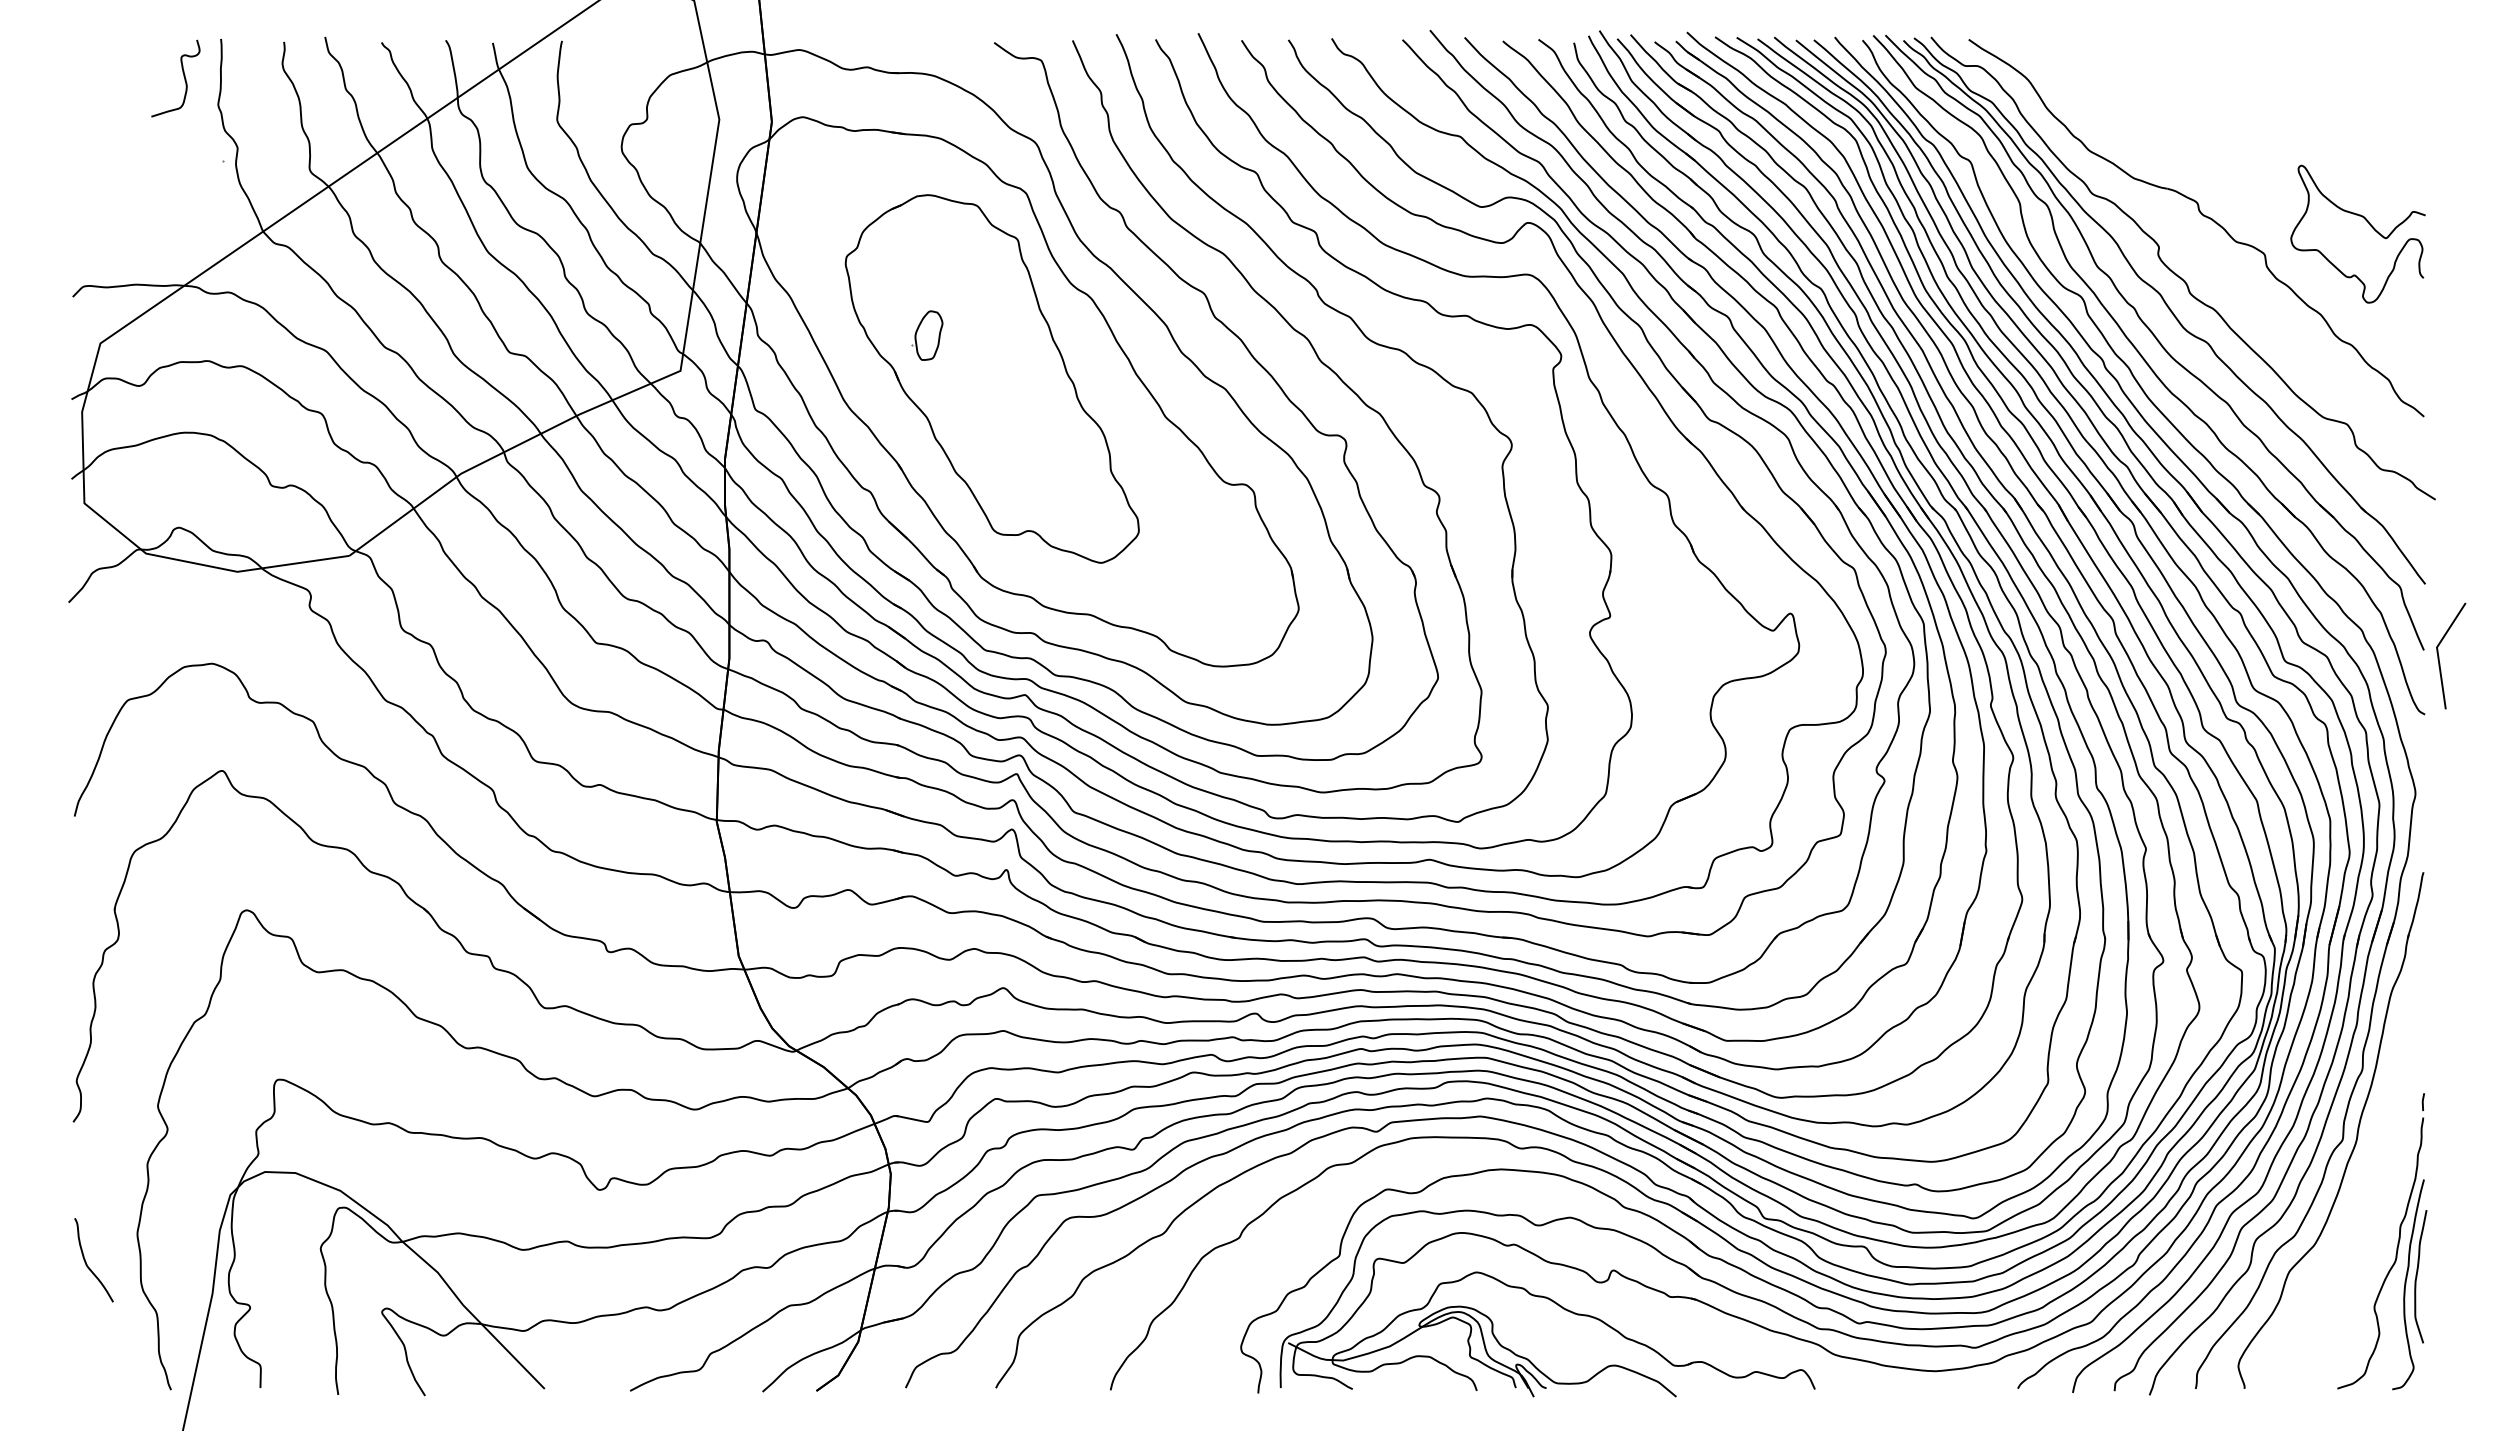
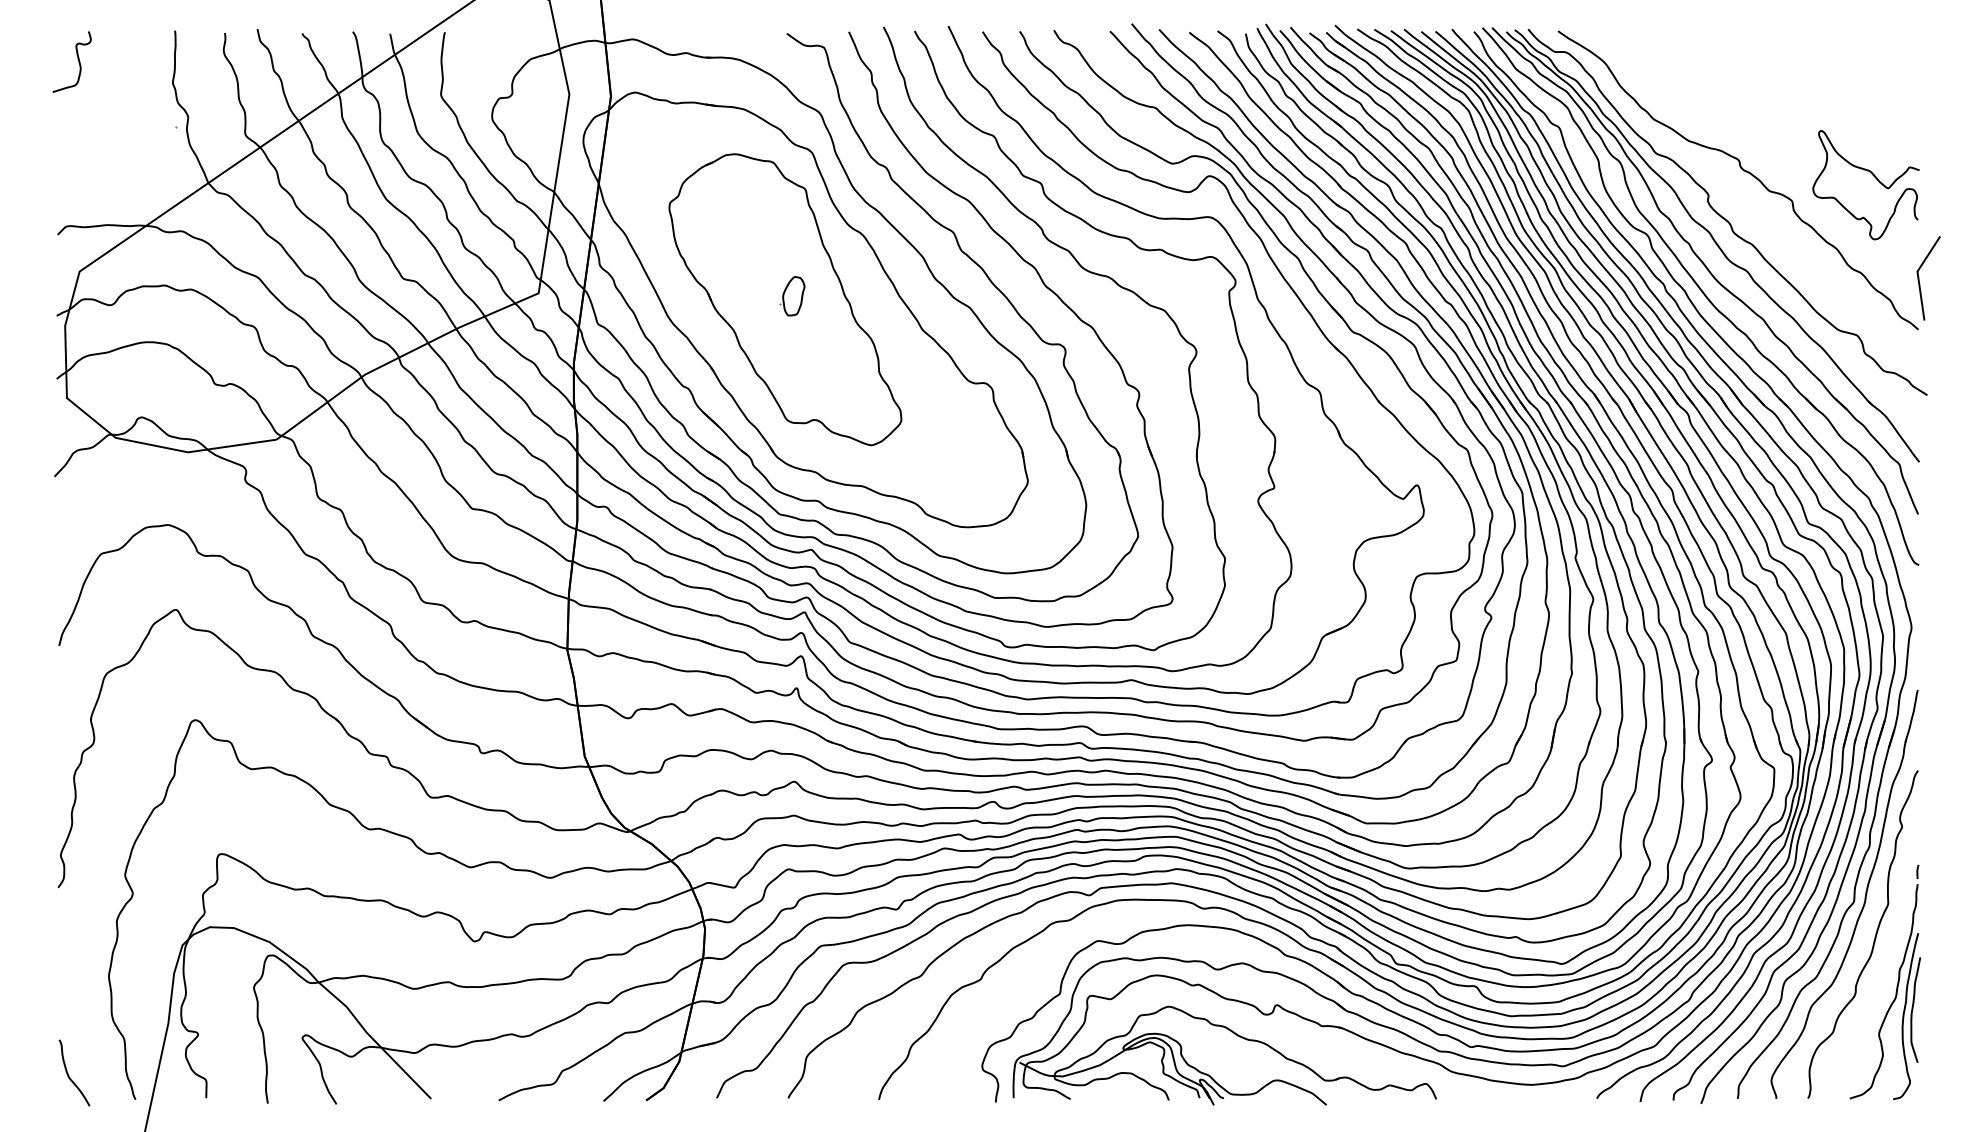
curve: (183, 76) -> (78, 60), moved
part: (927, 335) -> (792, 296), moved
line: (2439, 656) -> (1919, 278), moved
curve: (2369, 1182) -> (1875, 935), added
curve: (86, 1261) -> (68, 1074), moved

